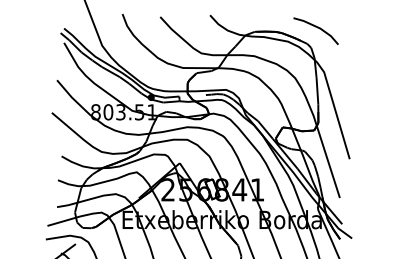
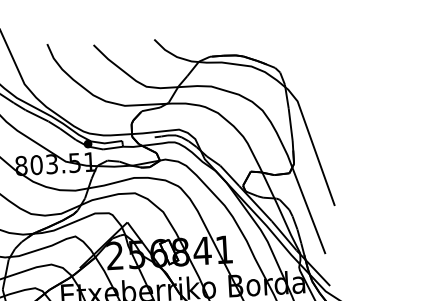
line: (317, 28) -> (286, 48), removed

